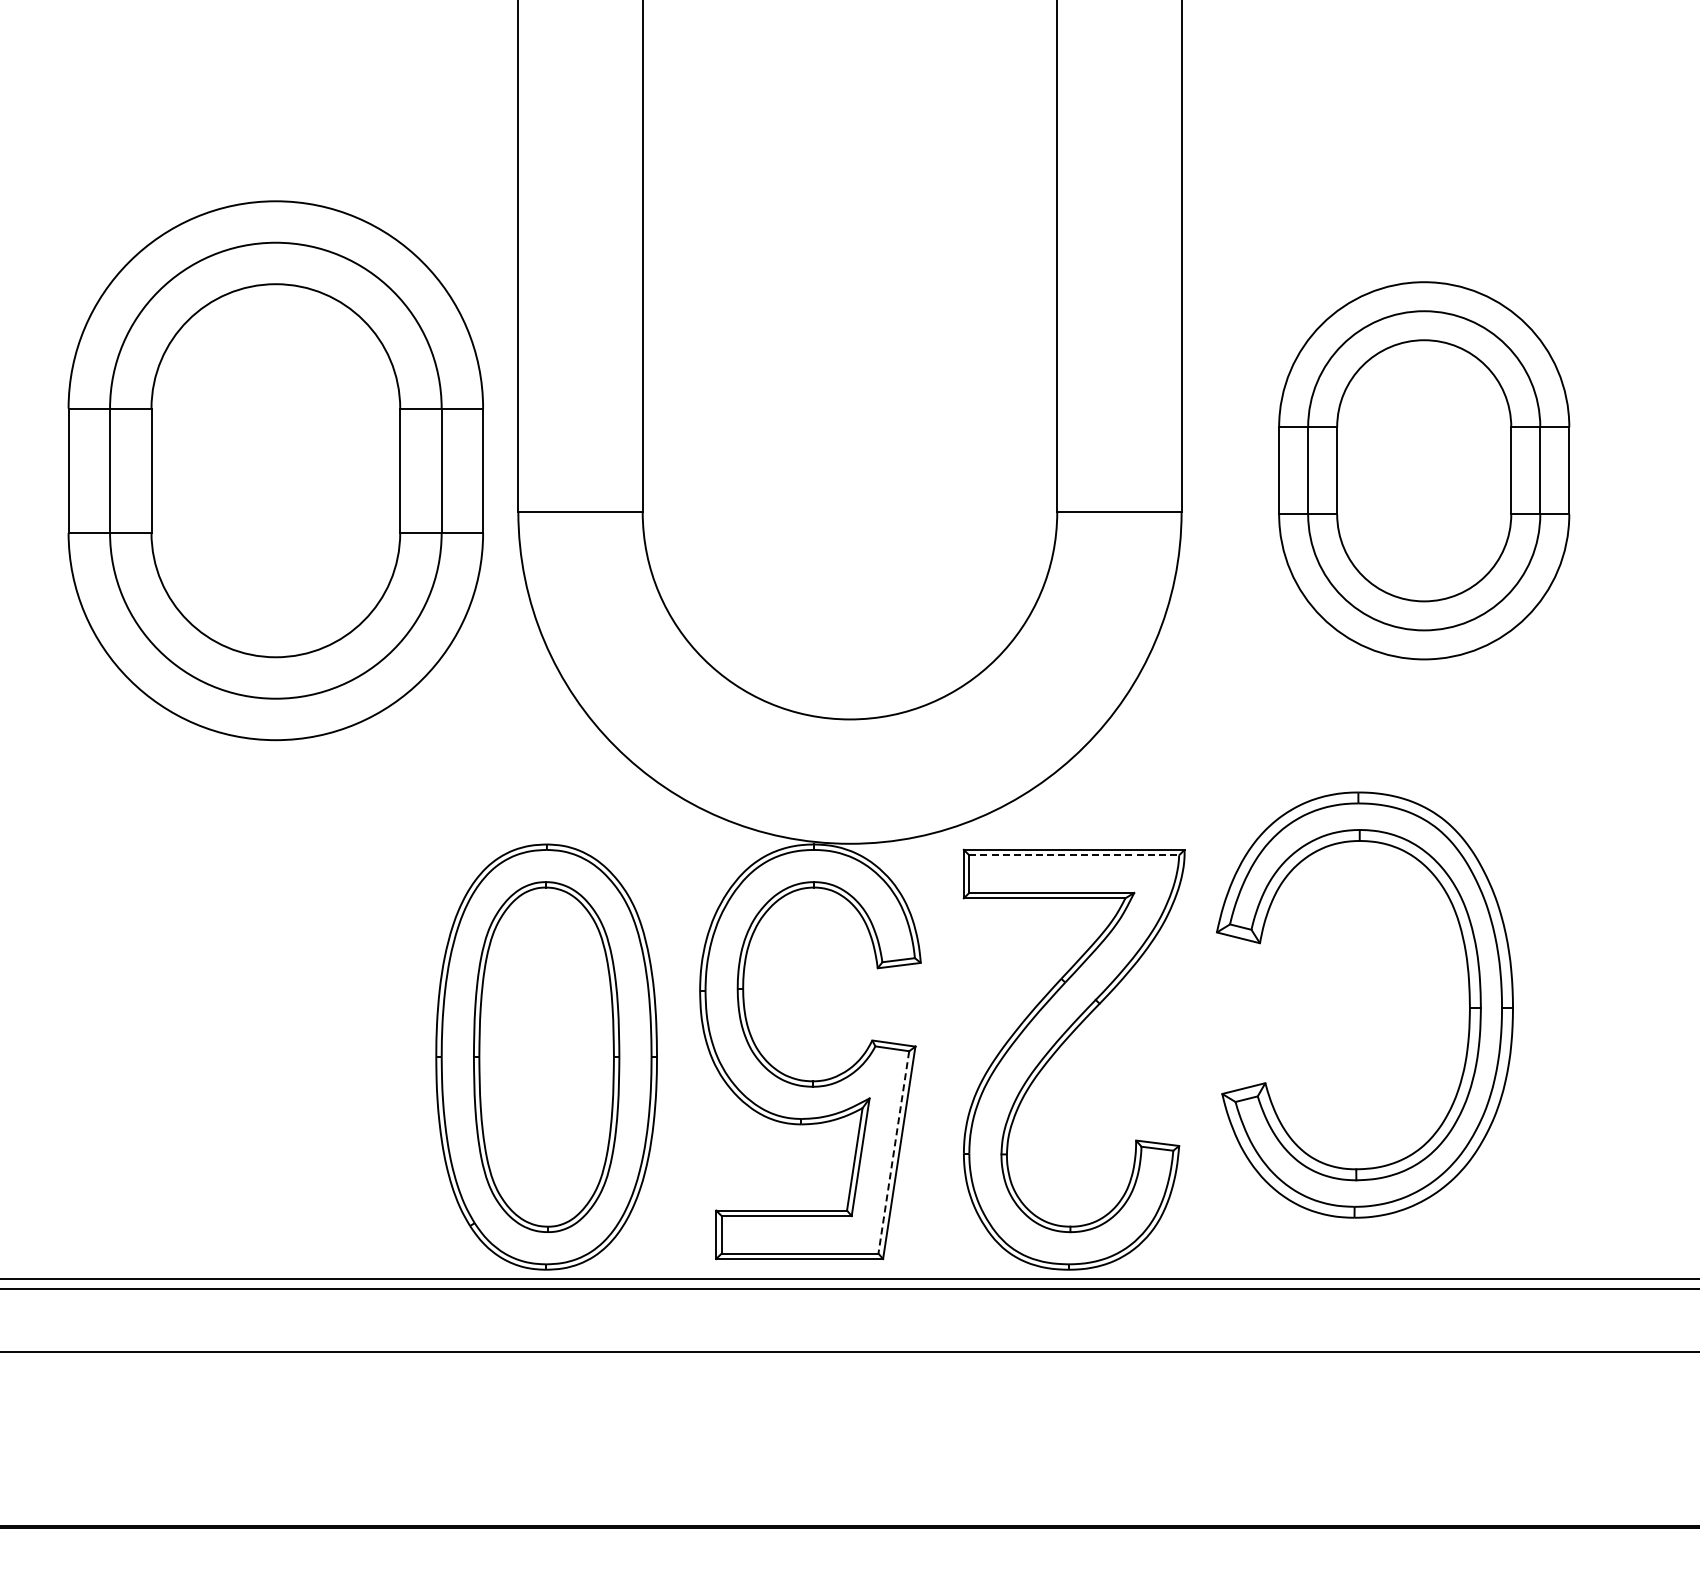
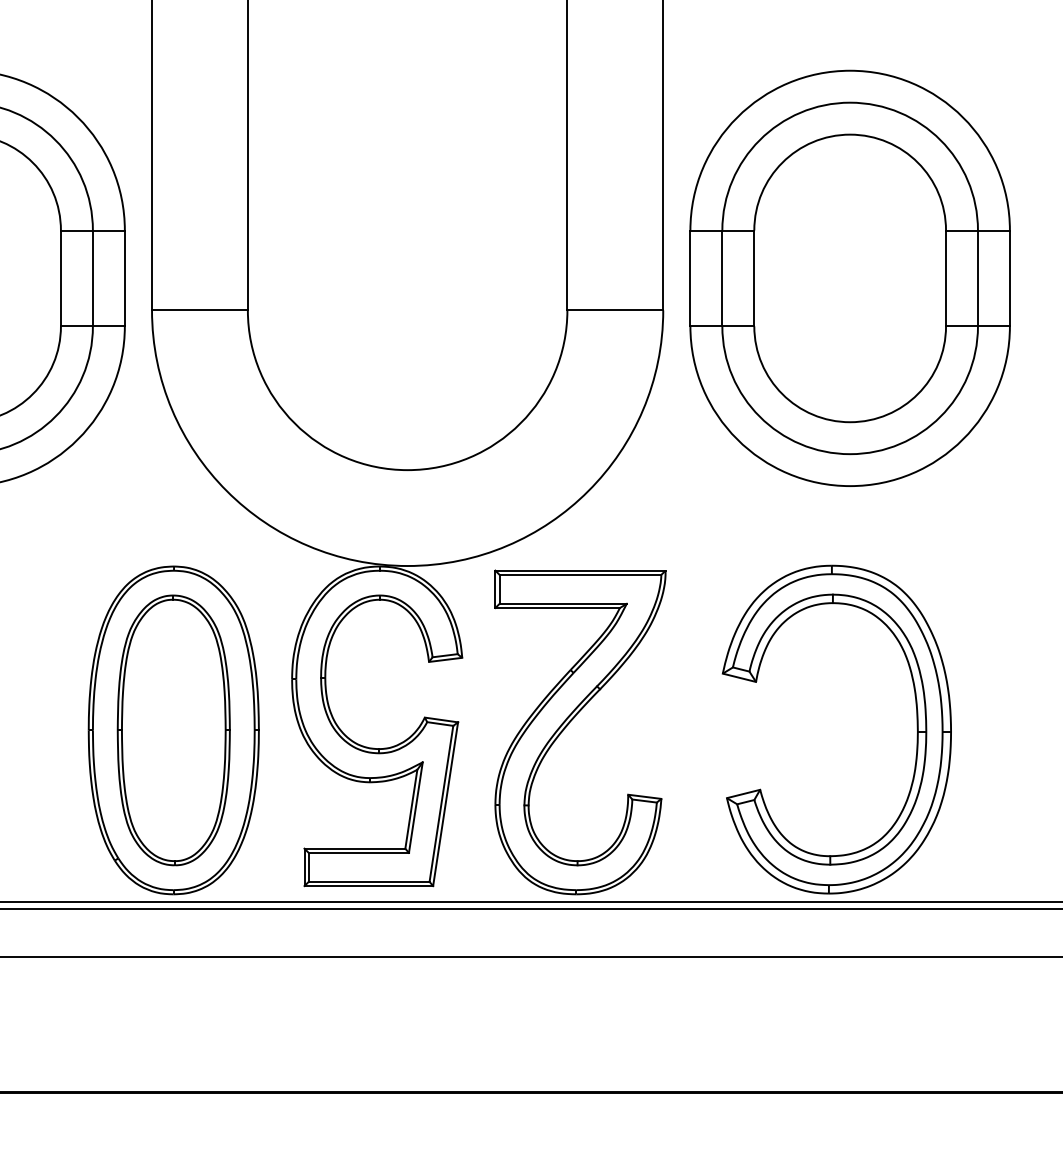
part: (1424, 470) -> (850, 278), size x1.43
line: (1074, 855) -> (580, 575), dashed -> solid
part: (1468, 1001) -> (916, 726), moved
line: (893, 1152) -> (441, 803), dashed -> solid

